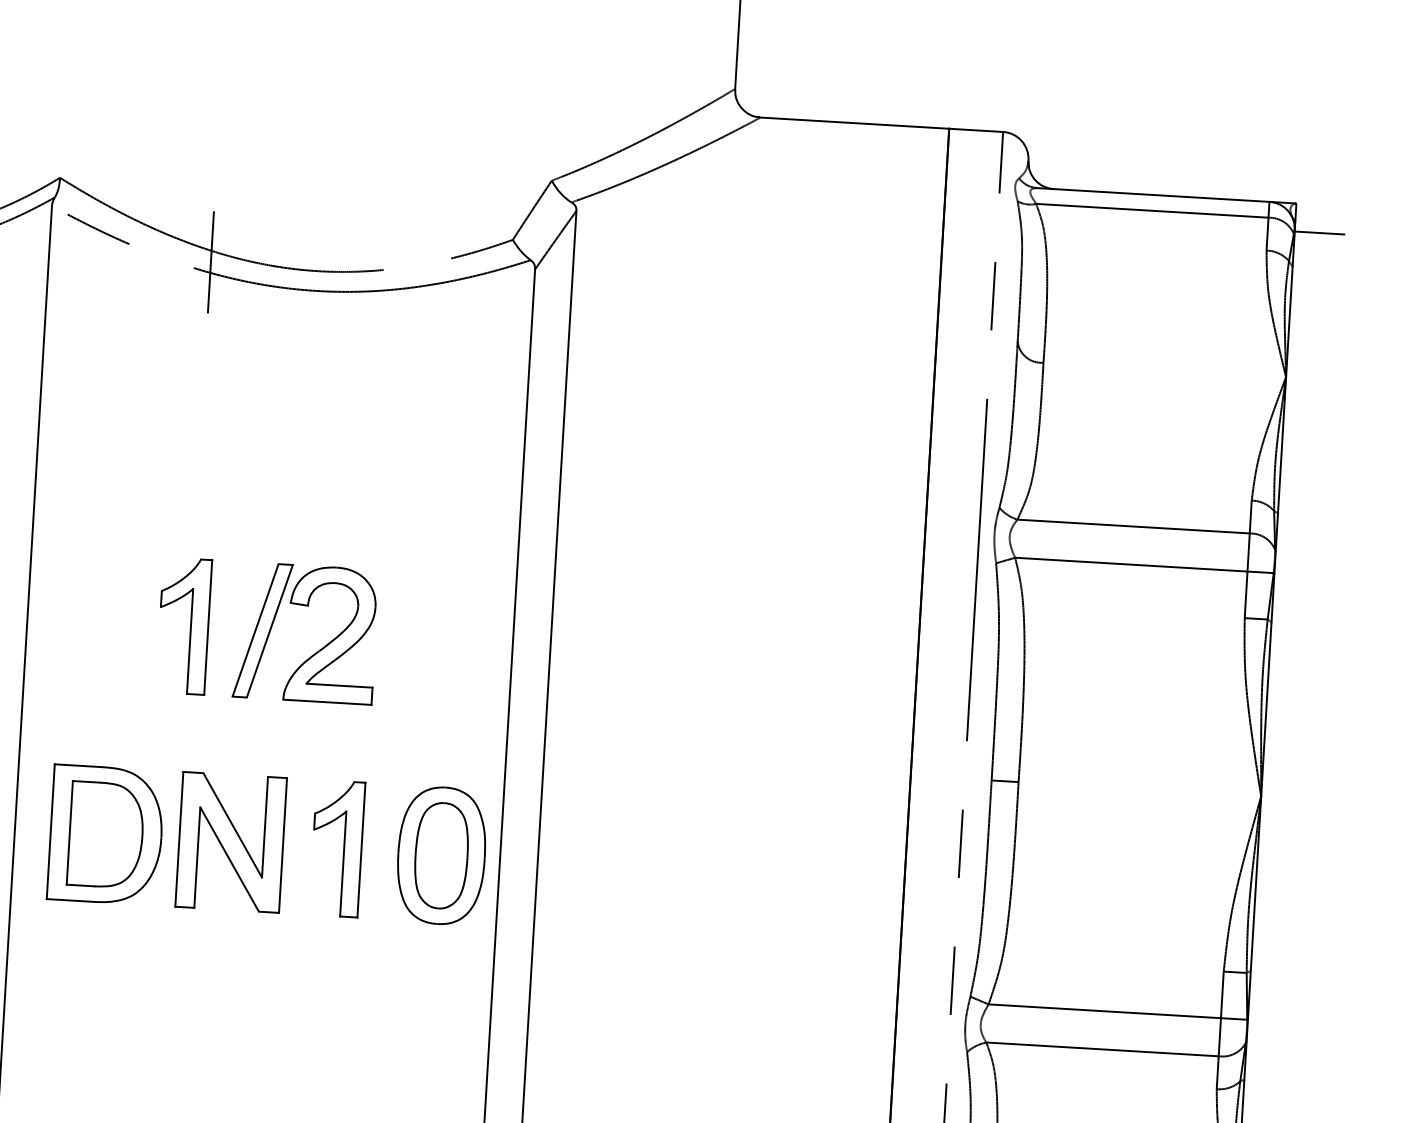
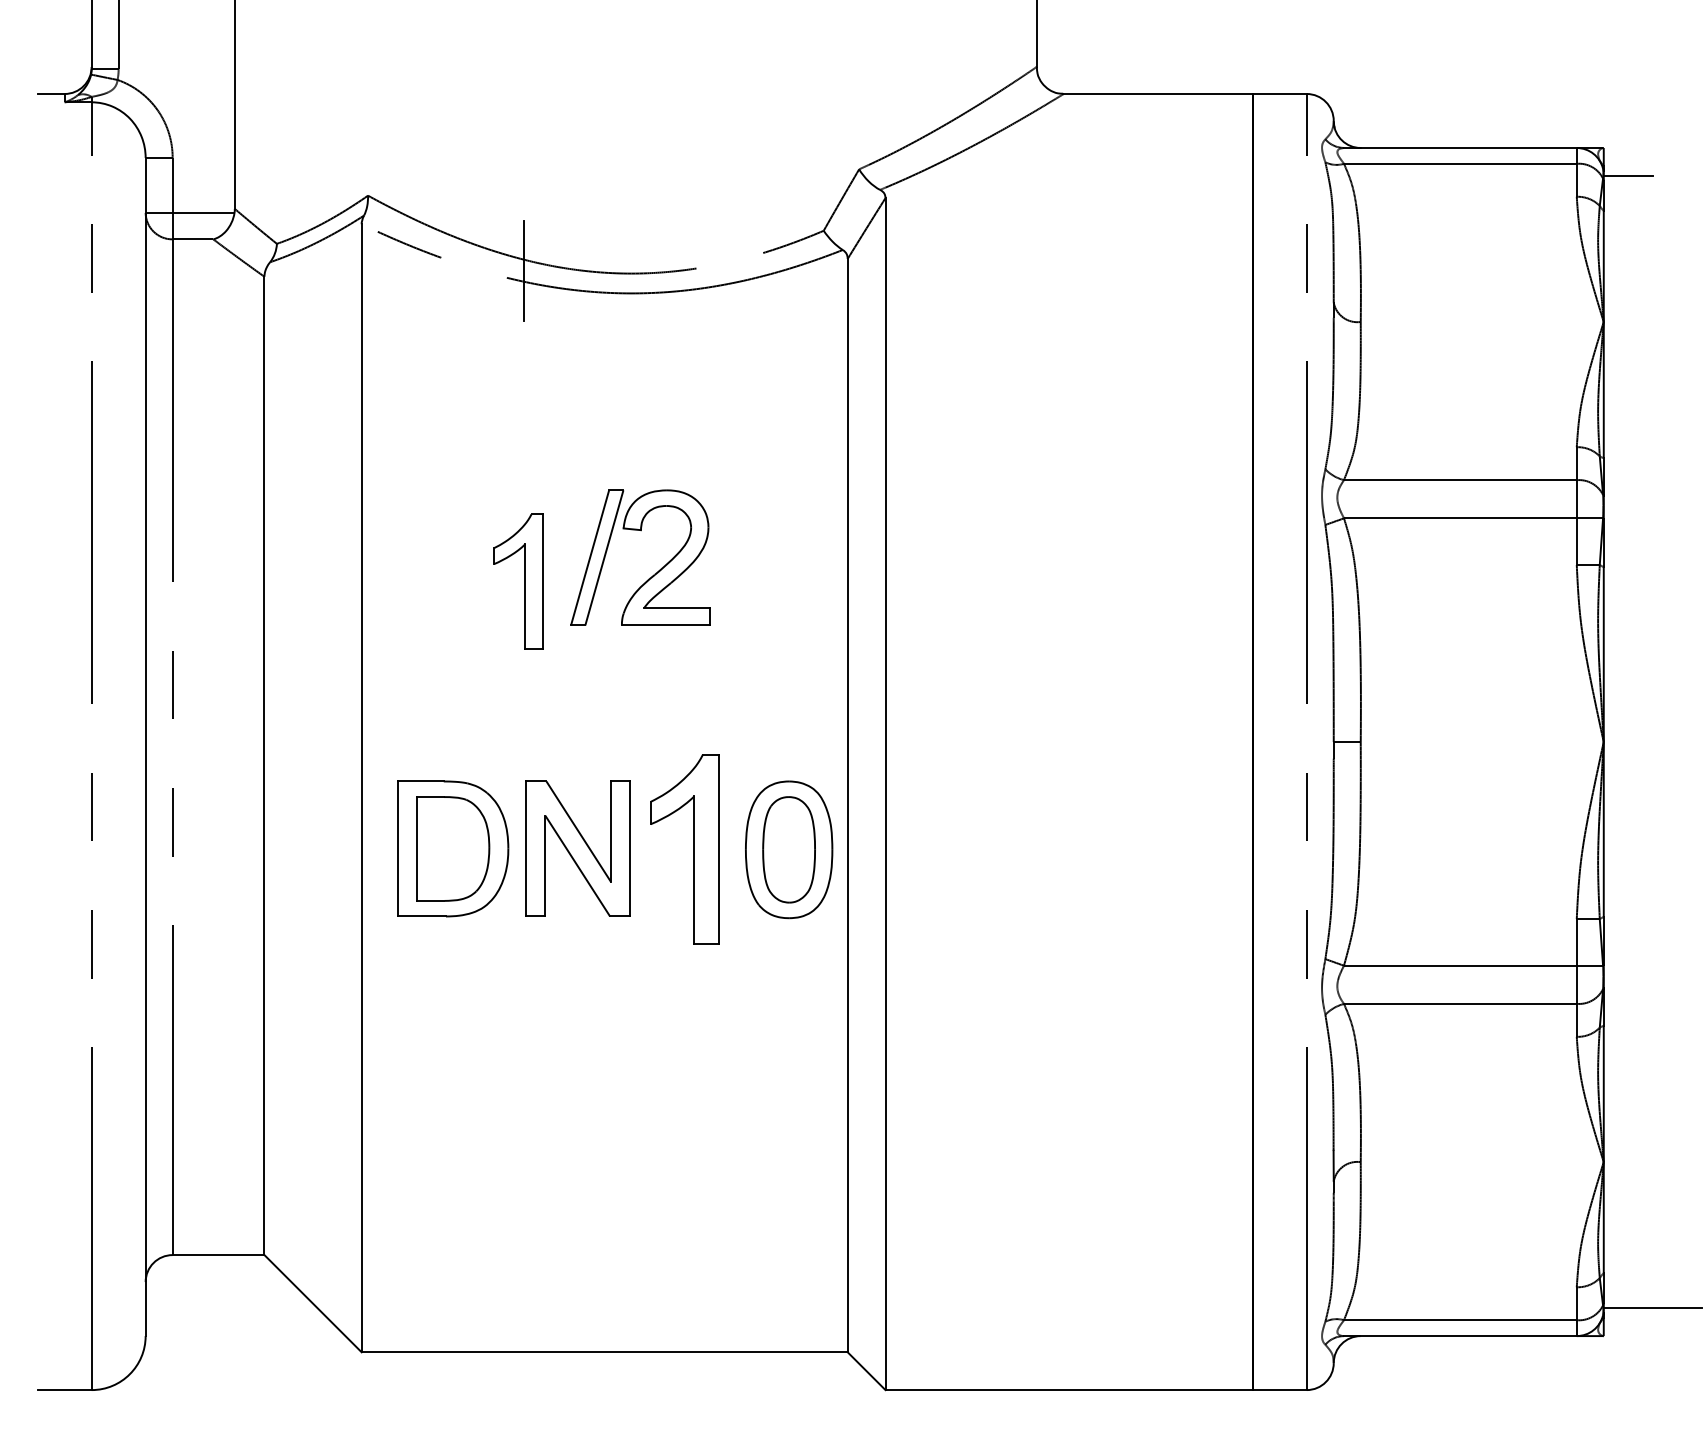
part: (184, 625) -> (518, 581), moved
part: (318, 649) -> (654, 573), moved
part: (337, 848) -> (684, 848), size x1.4

